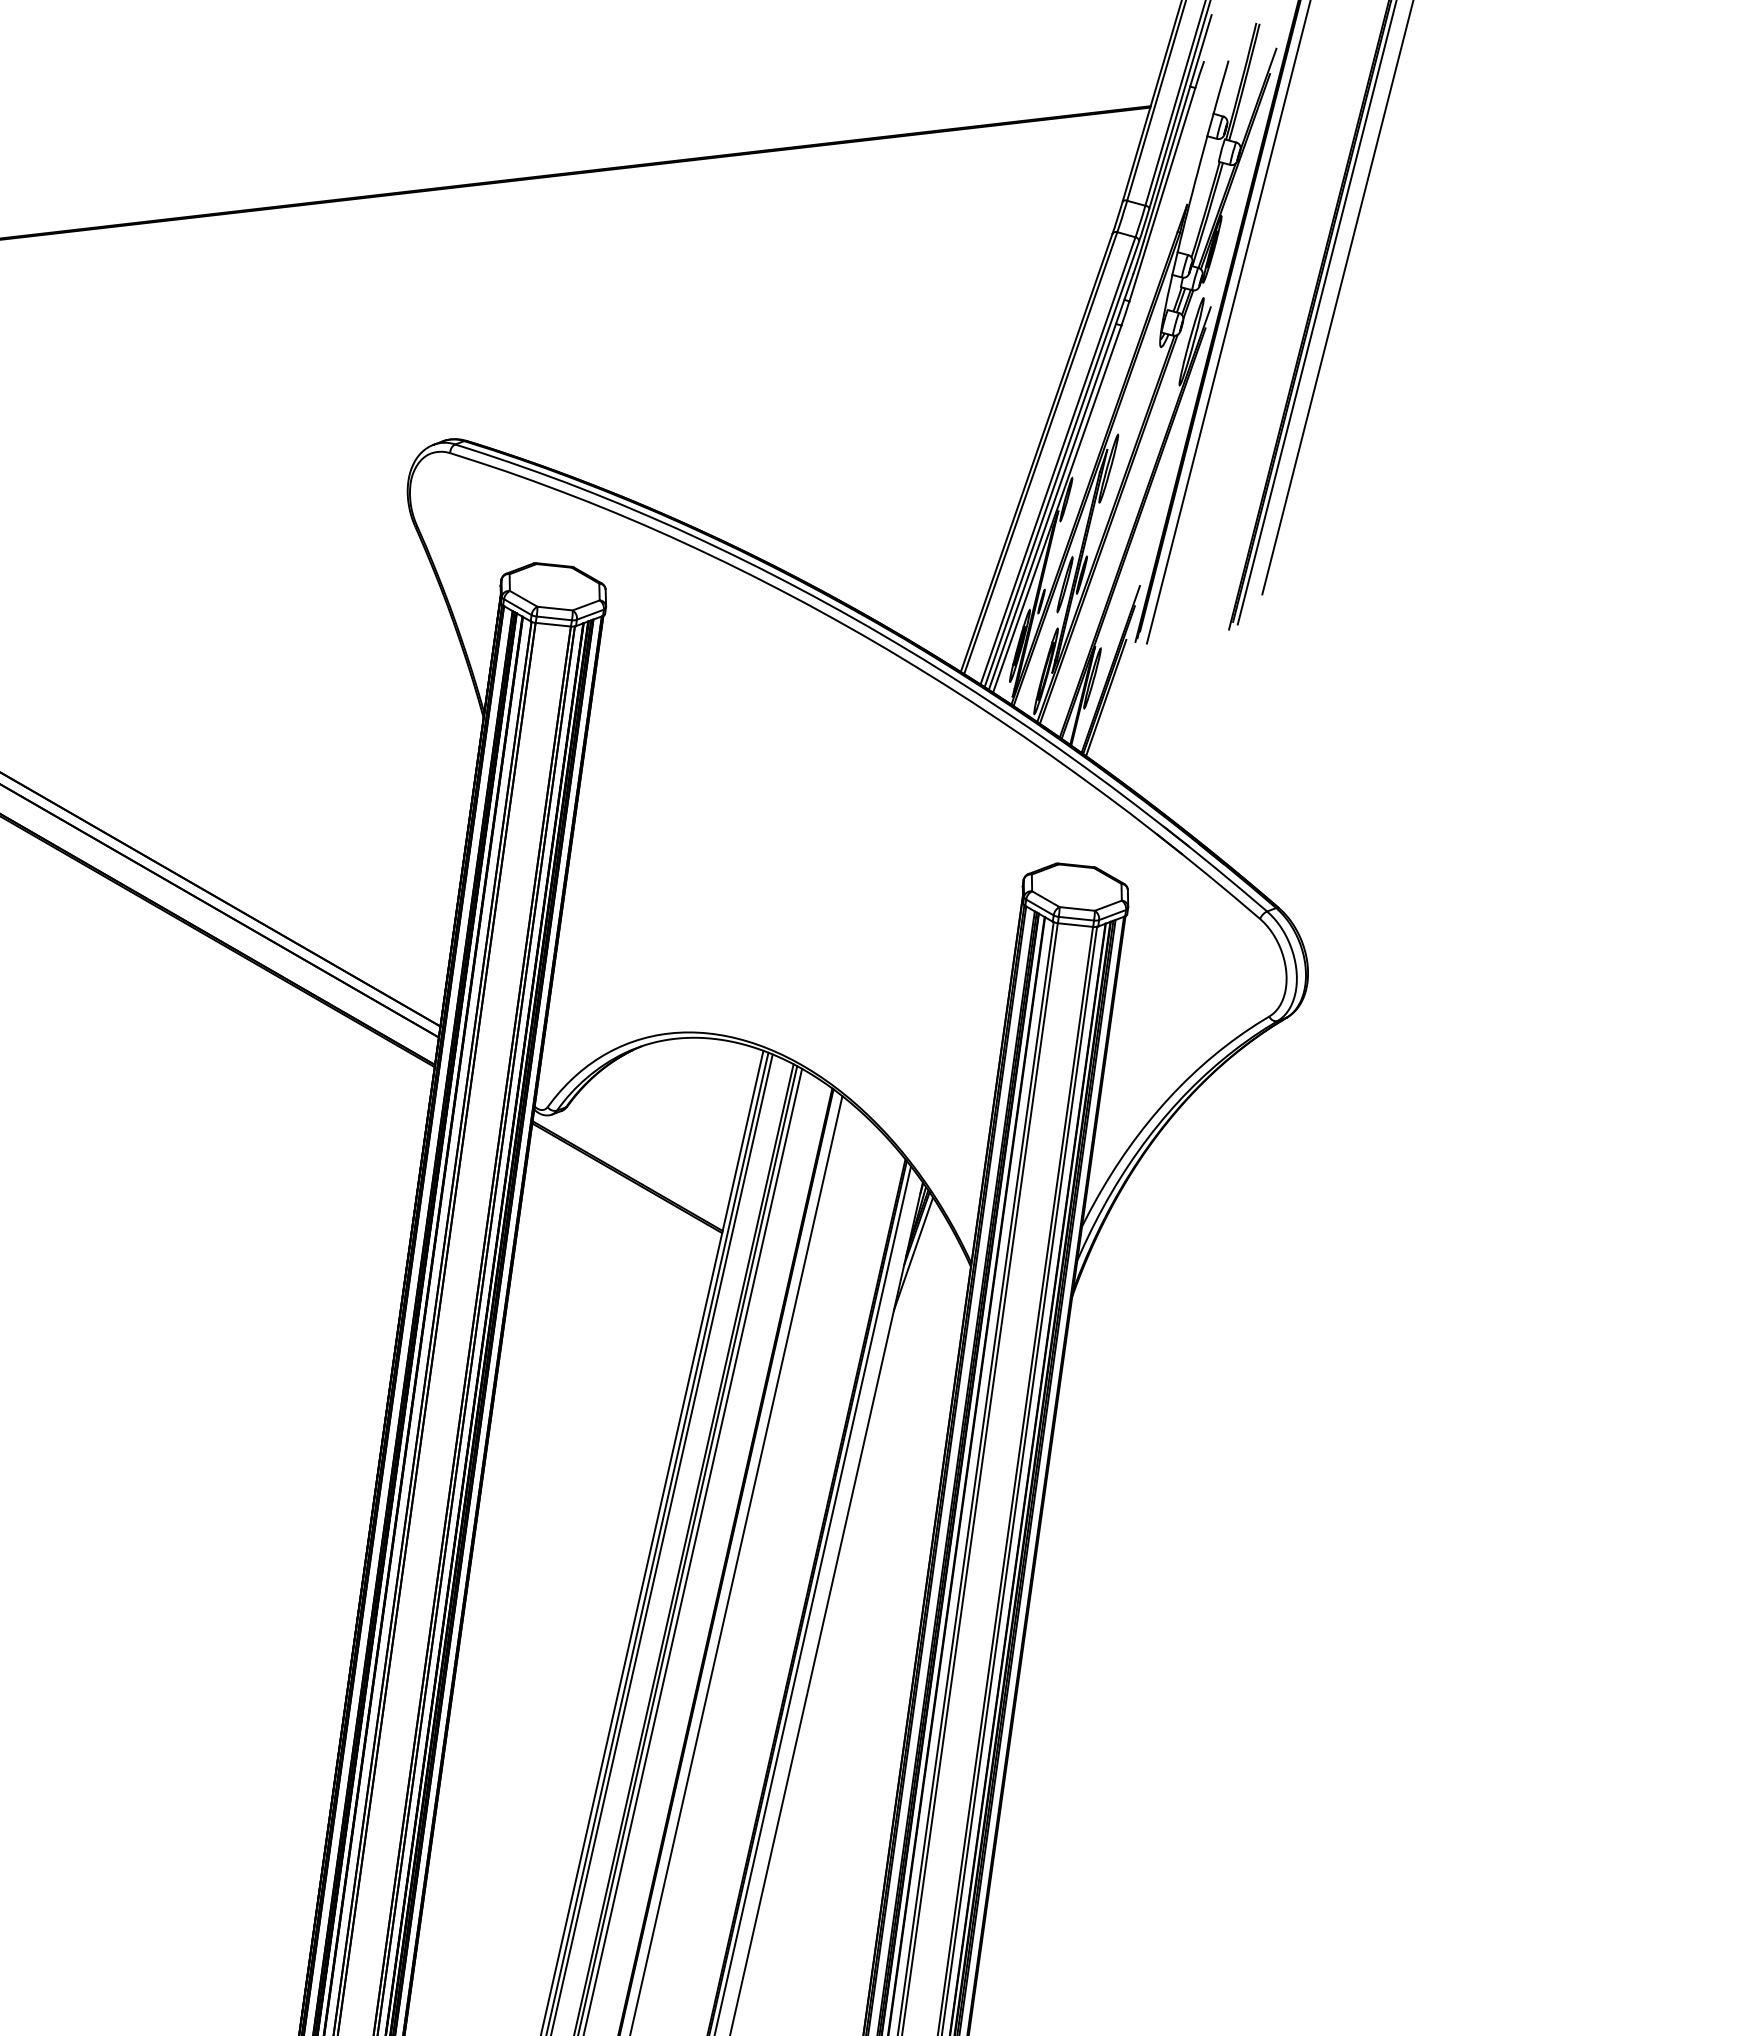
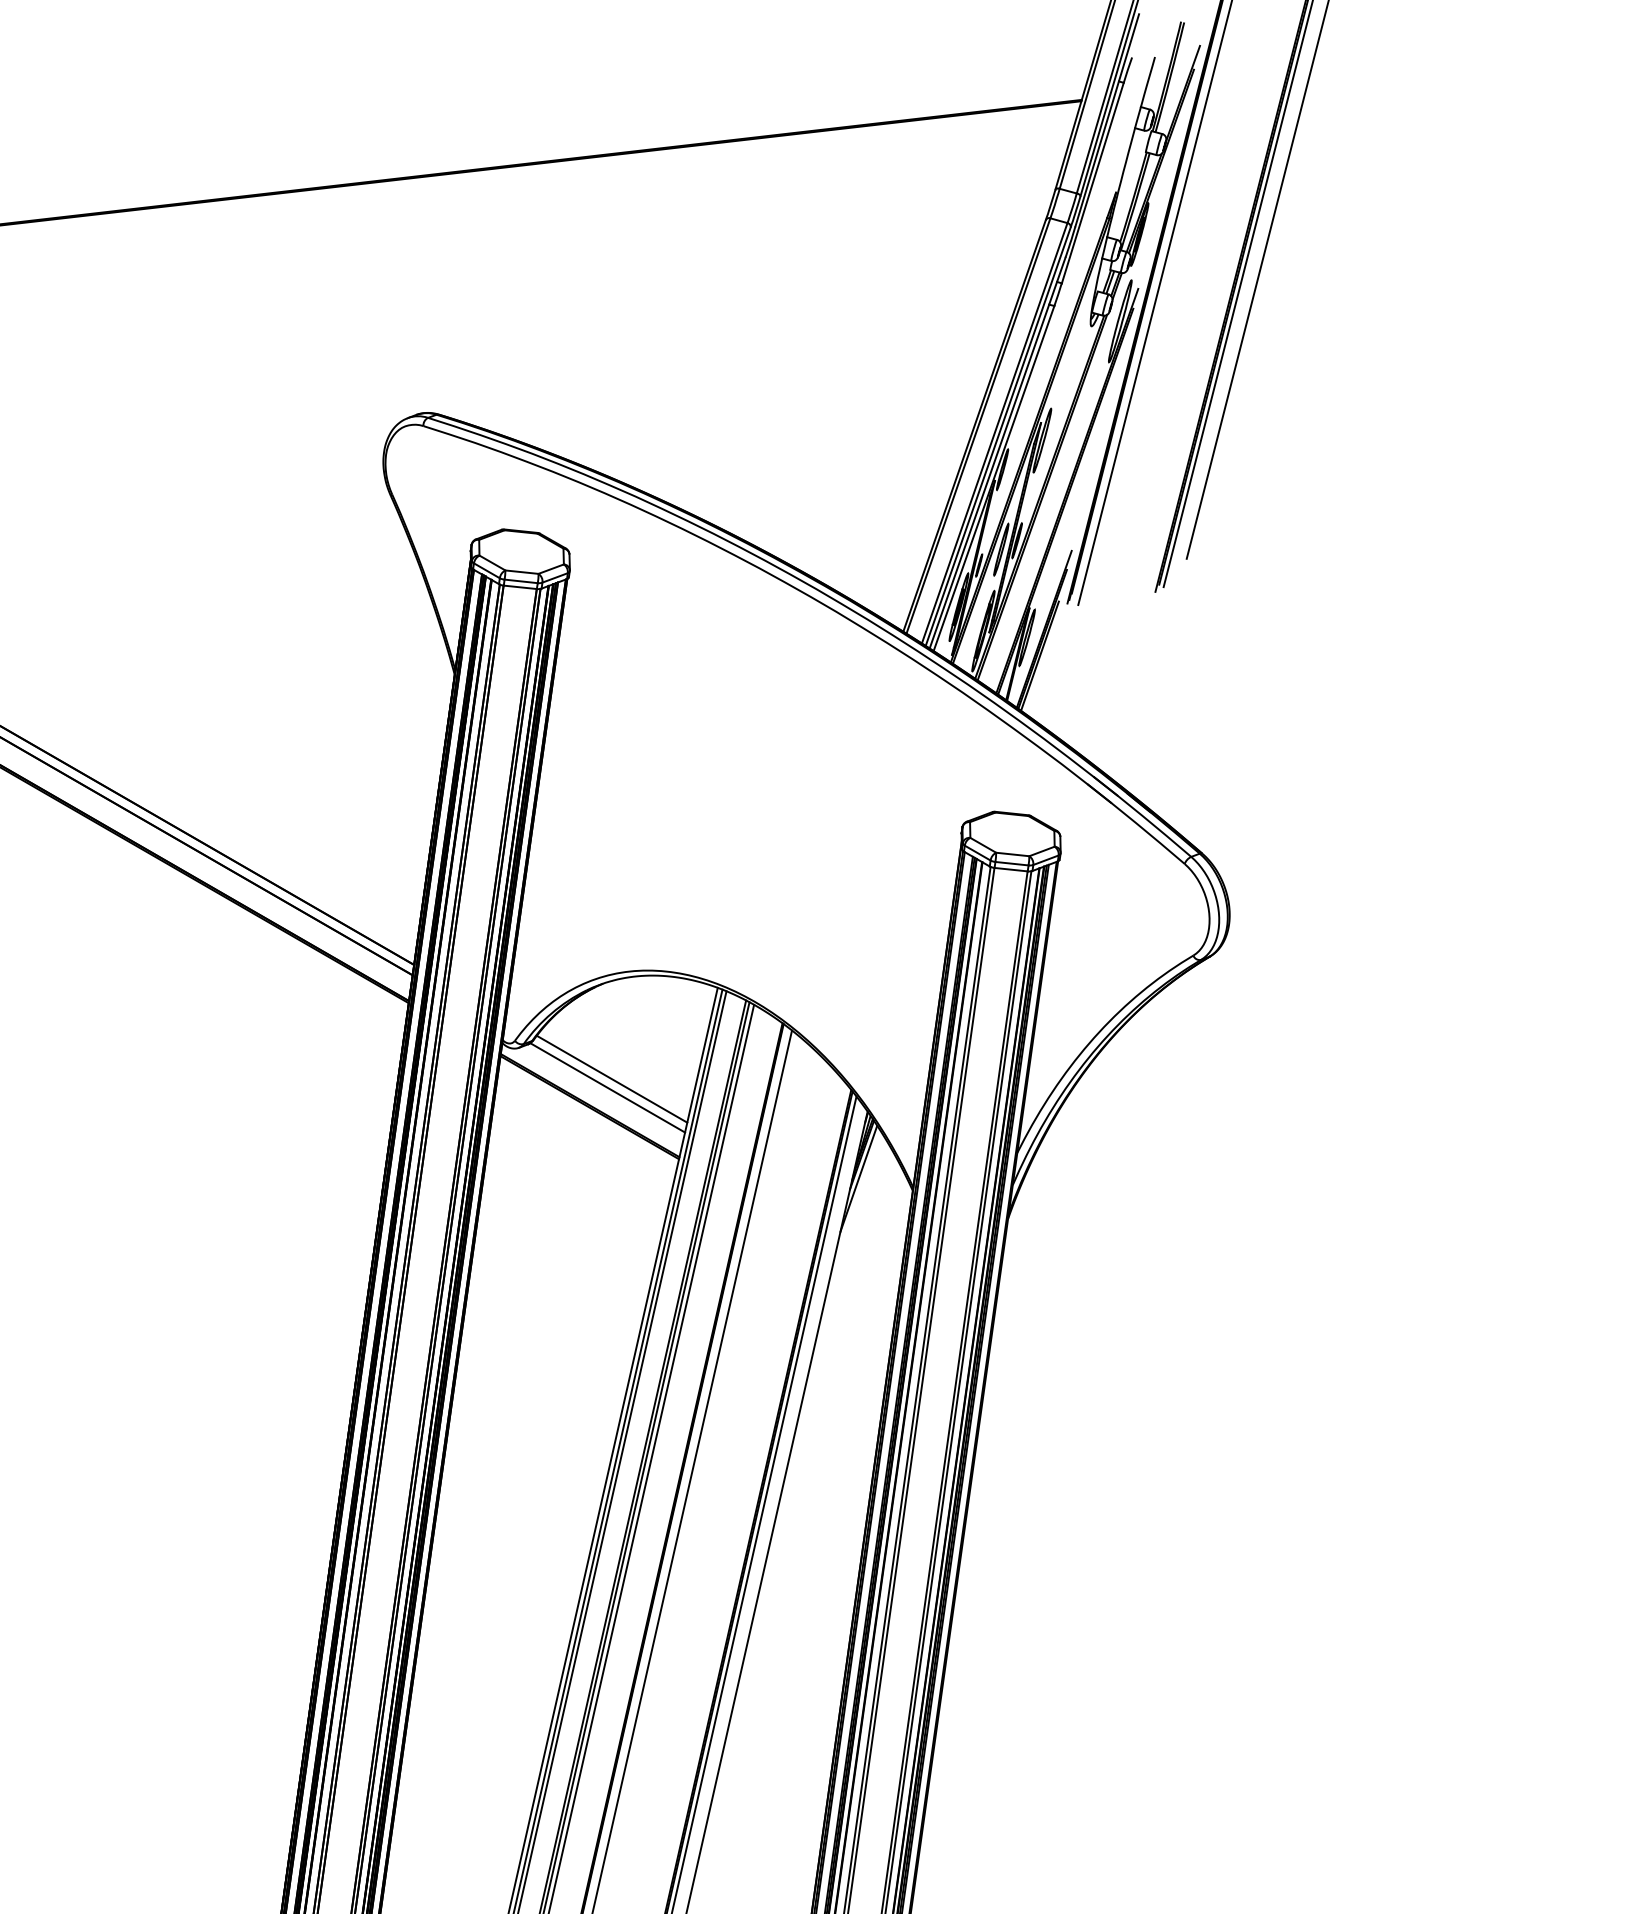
line: (650, 1147) -> (611, 1078), added
line: (645, 1156) -> (606, 1087), added

